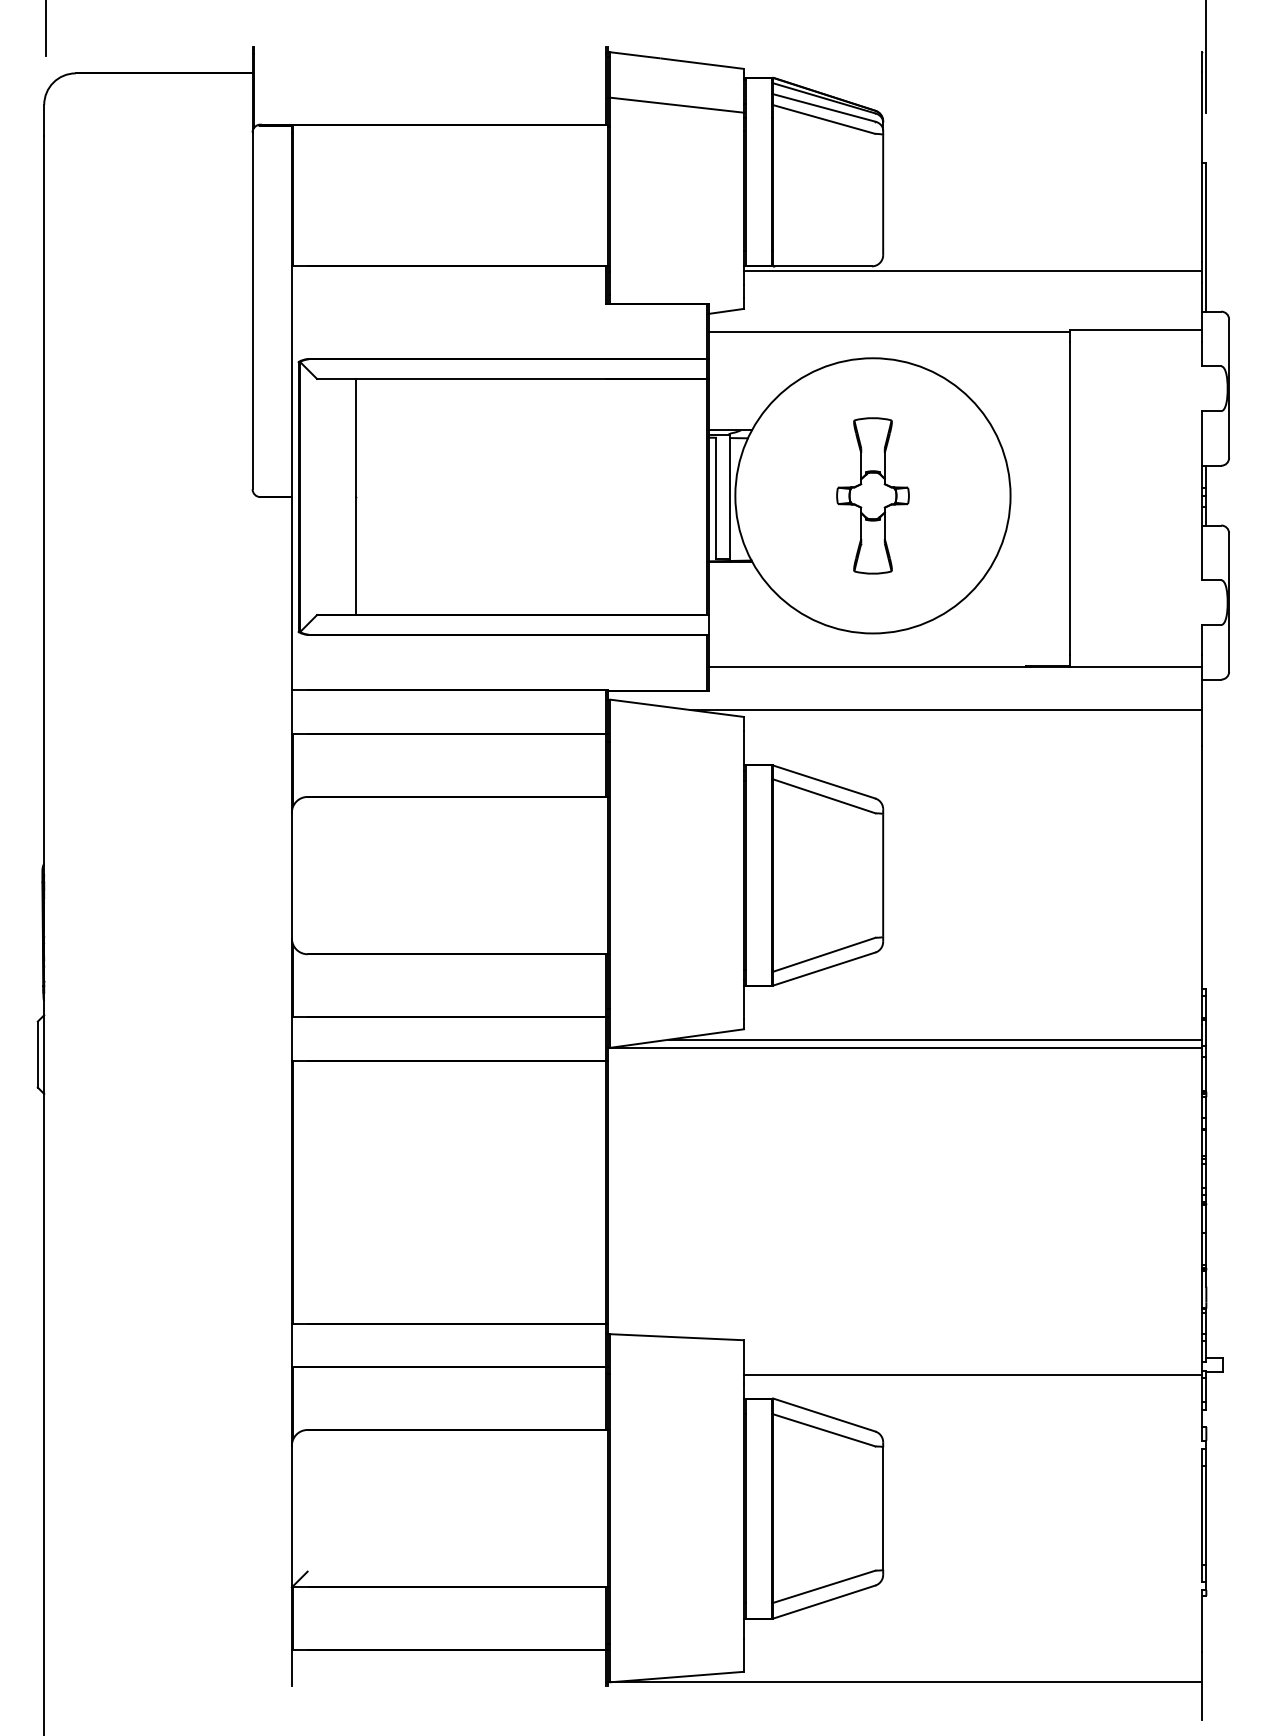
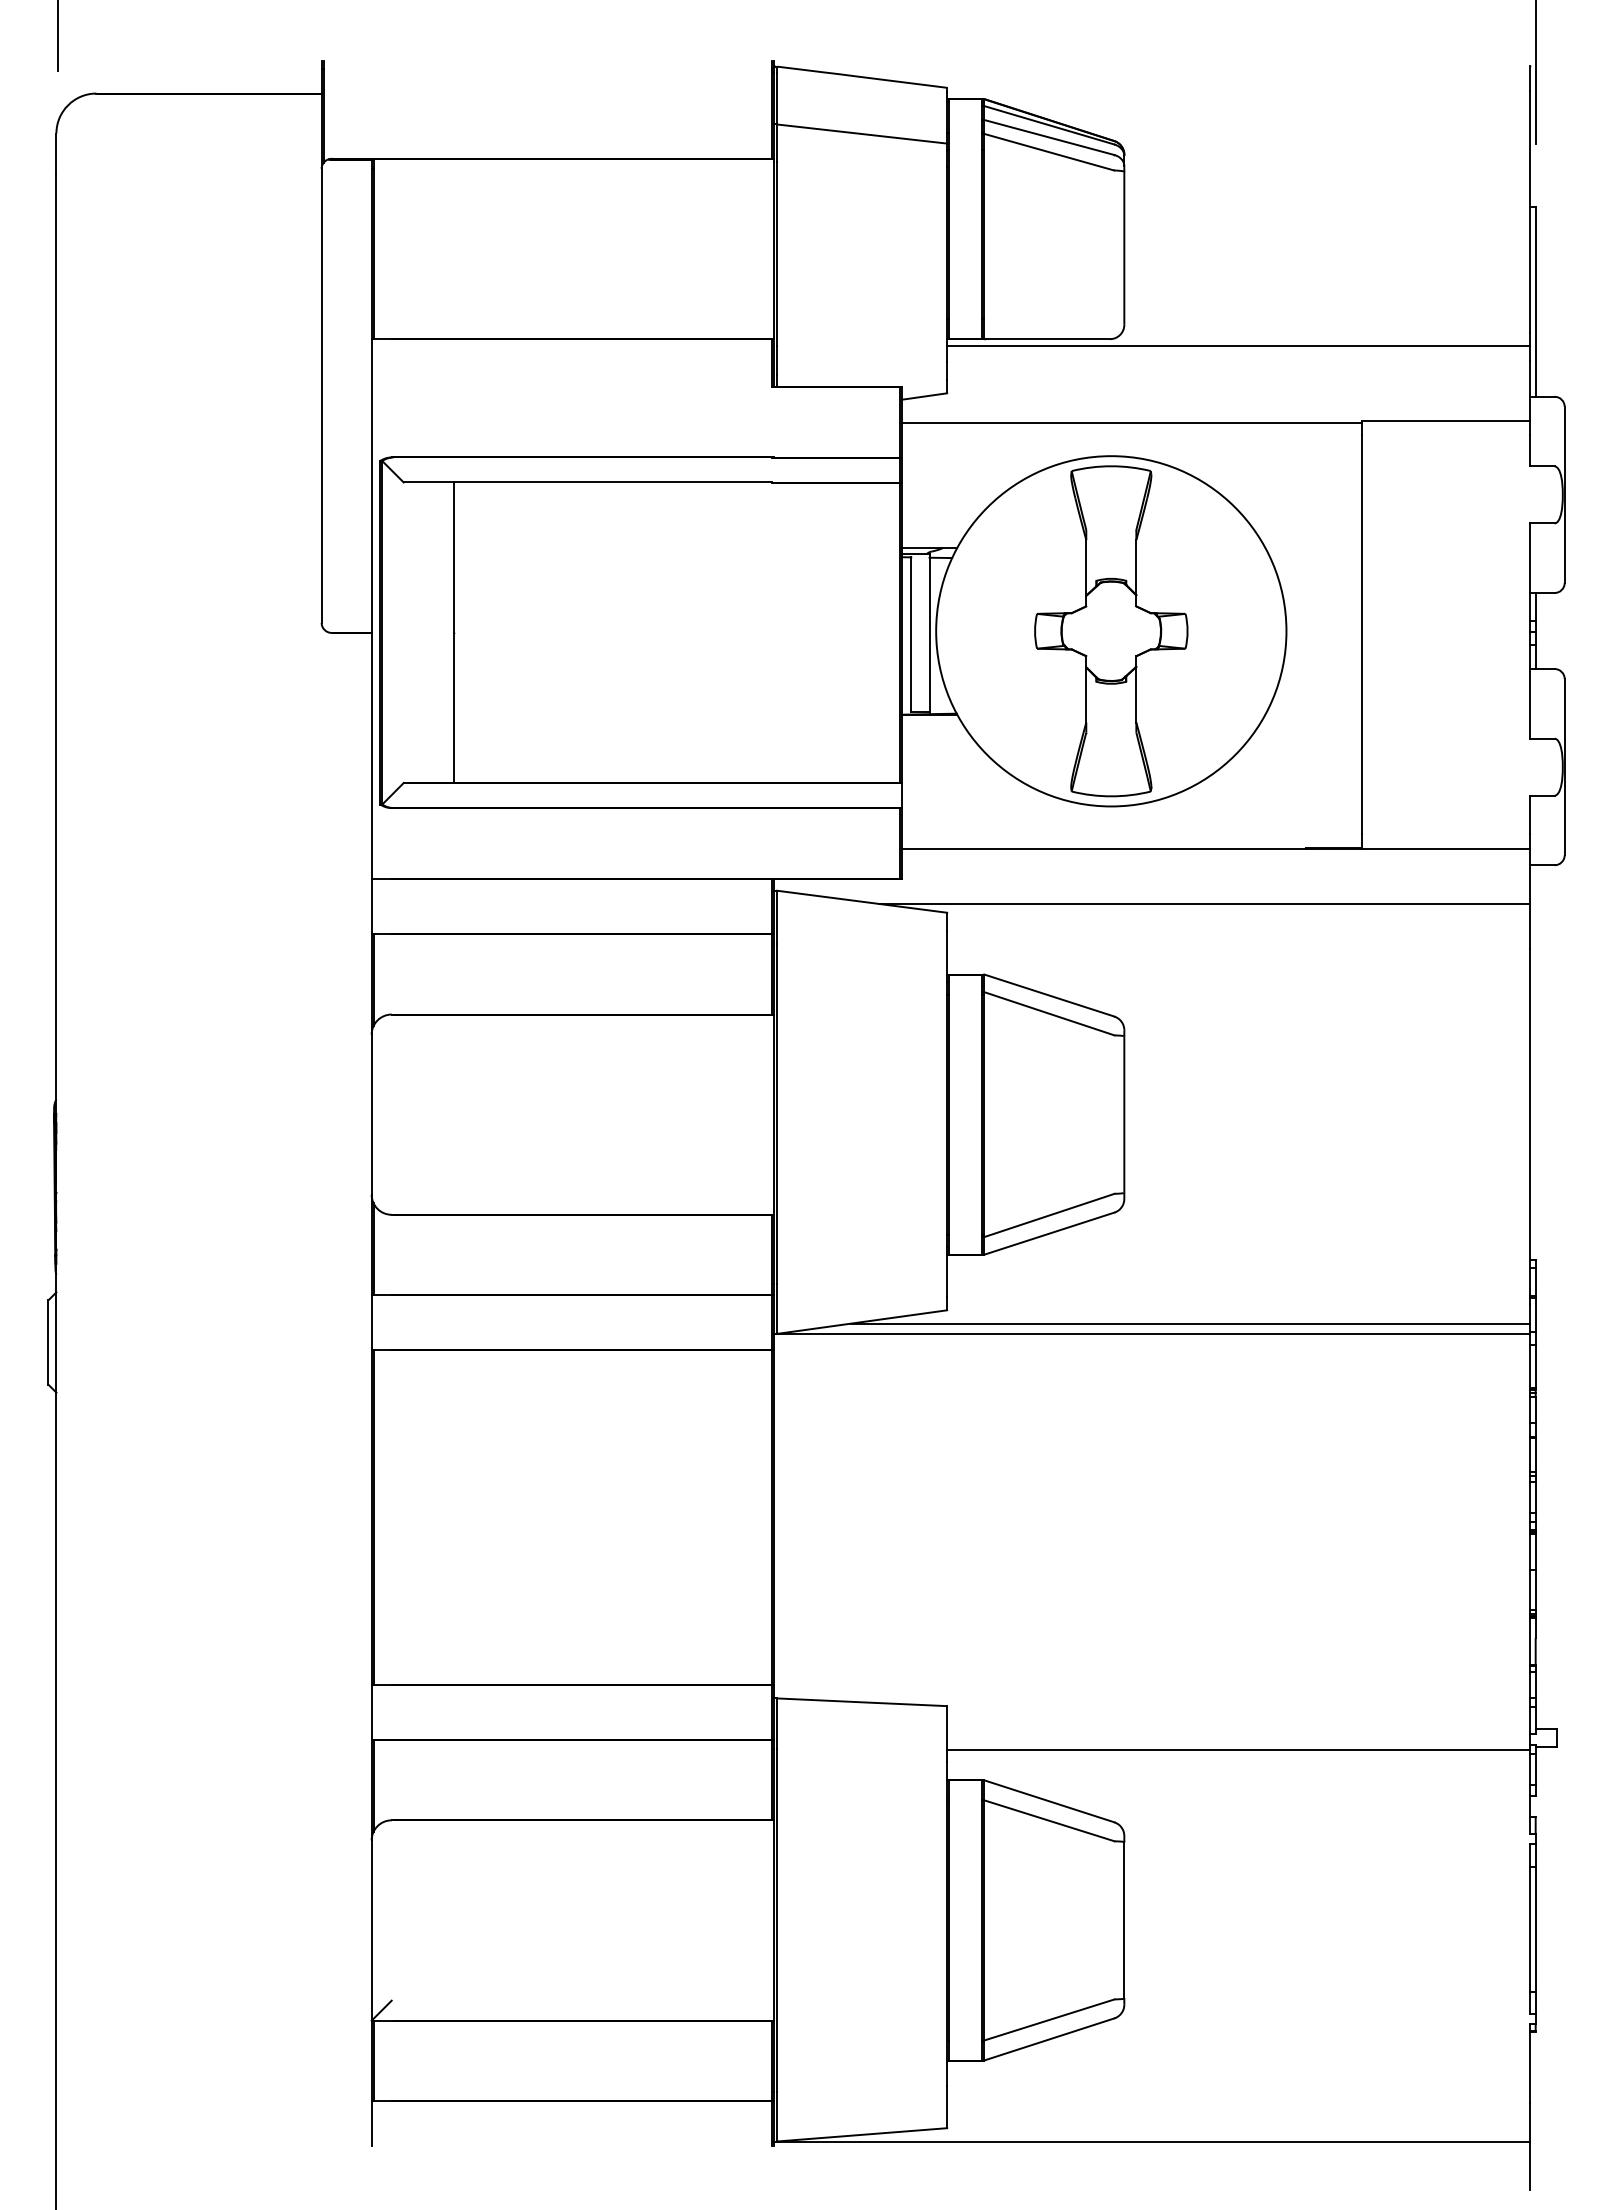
part: (873, 496) -> (1111, 631), size x1.67

